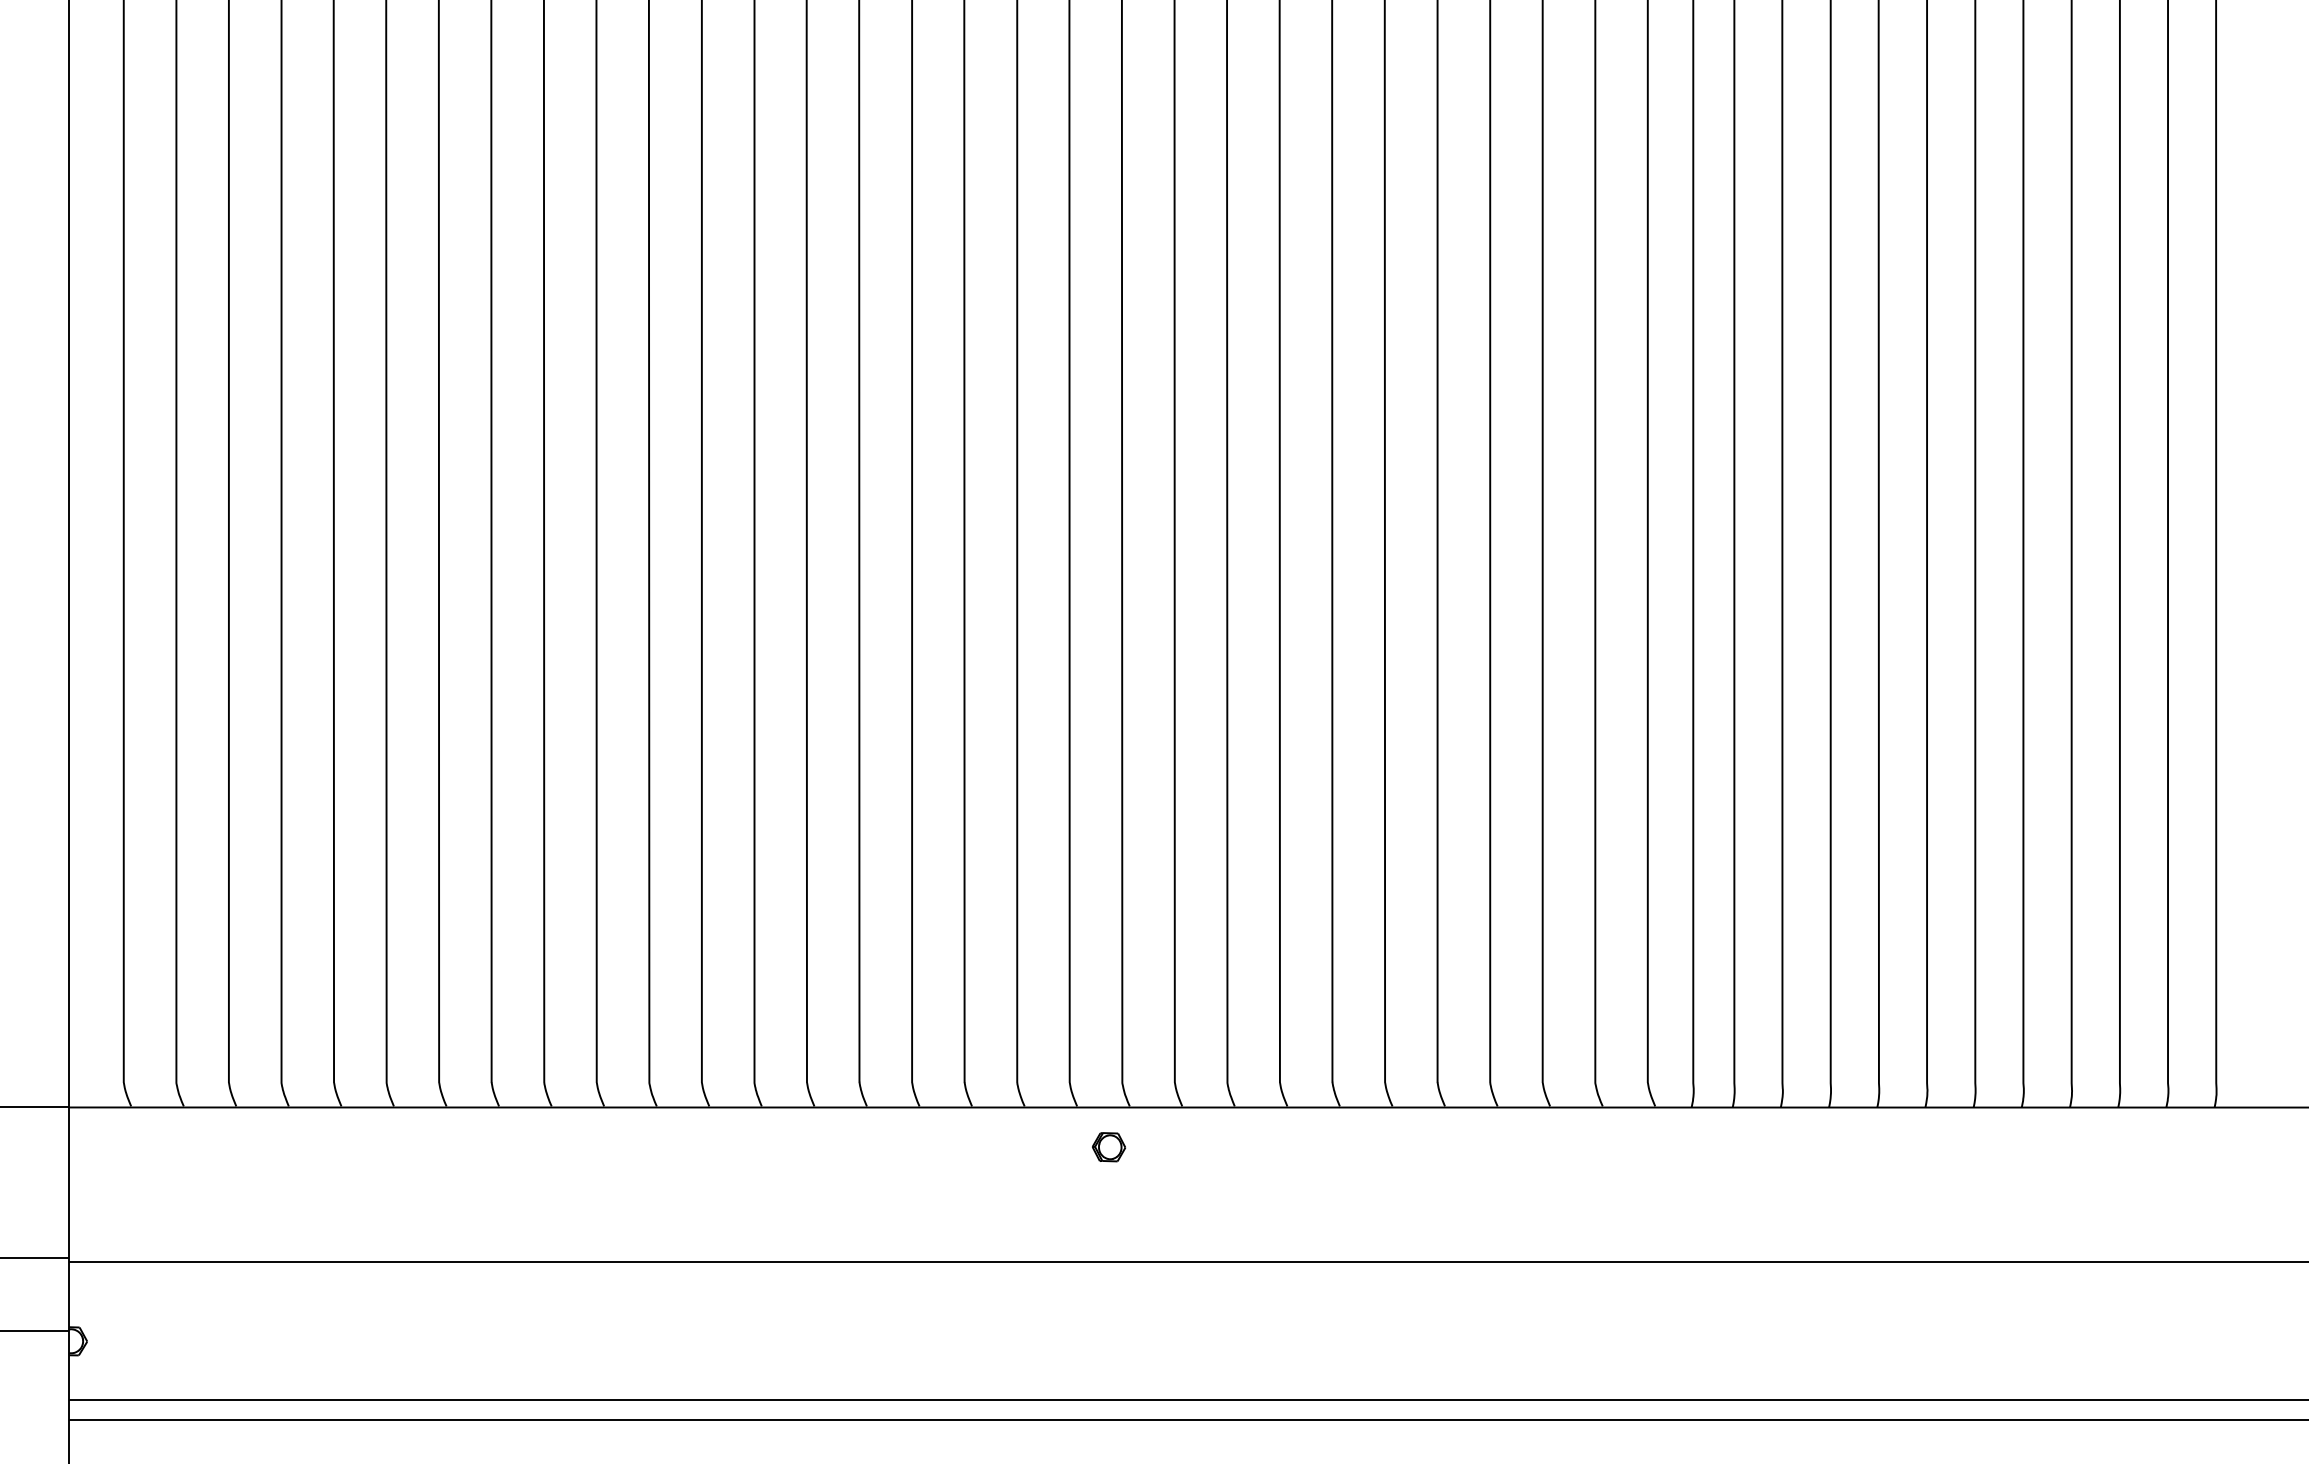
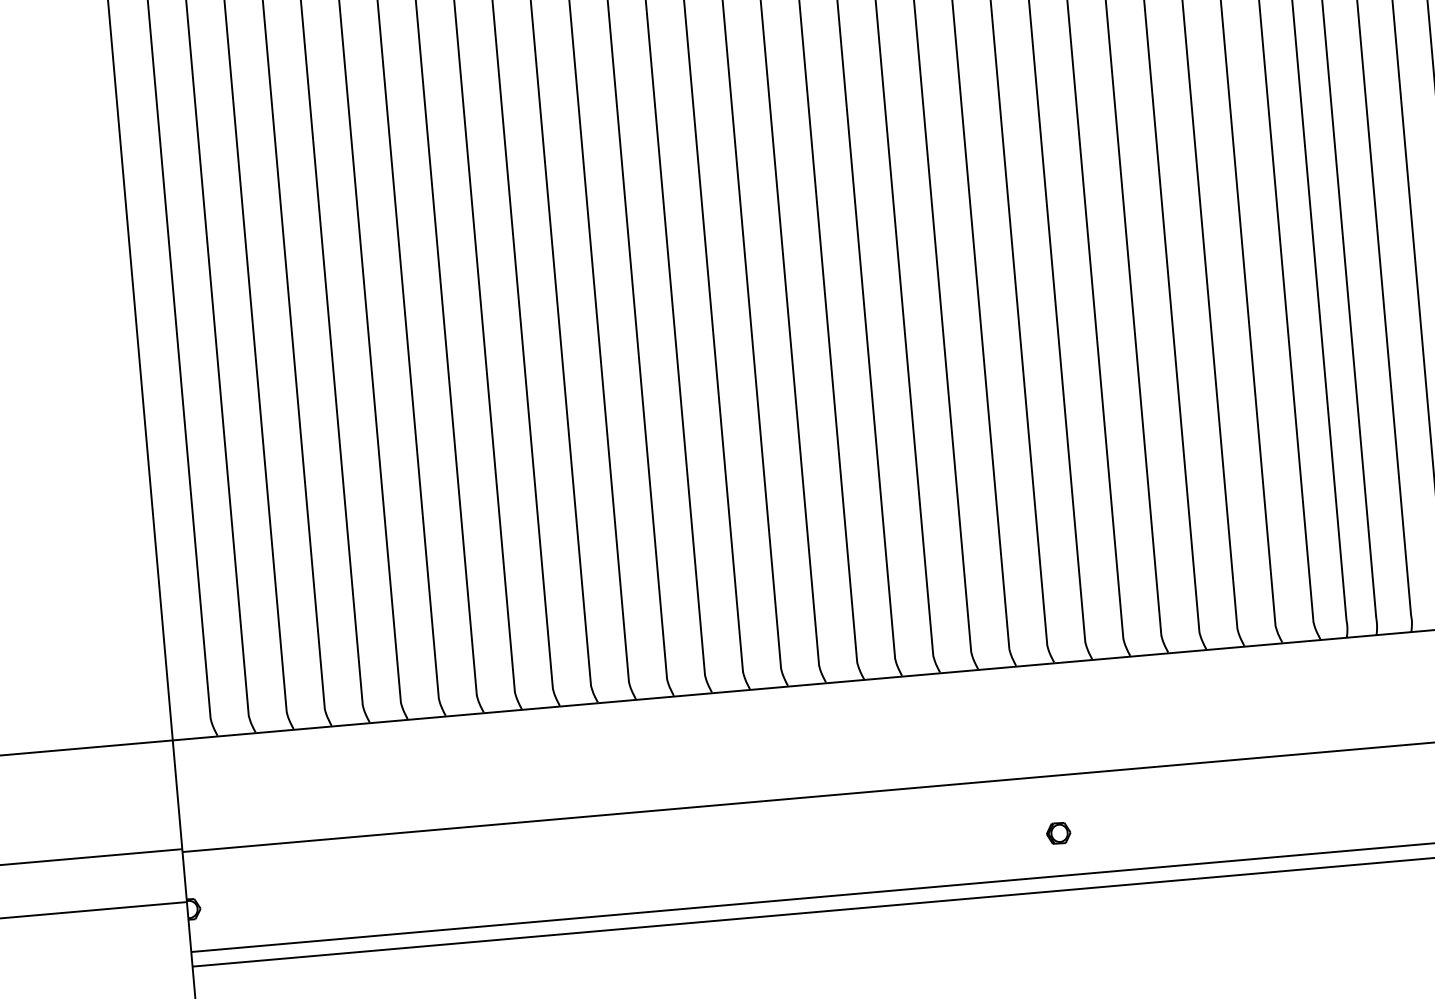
part: (1108, 1147) -> (1058, 833), moved

